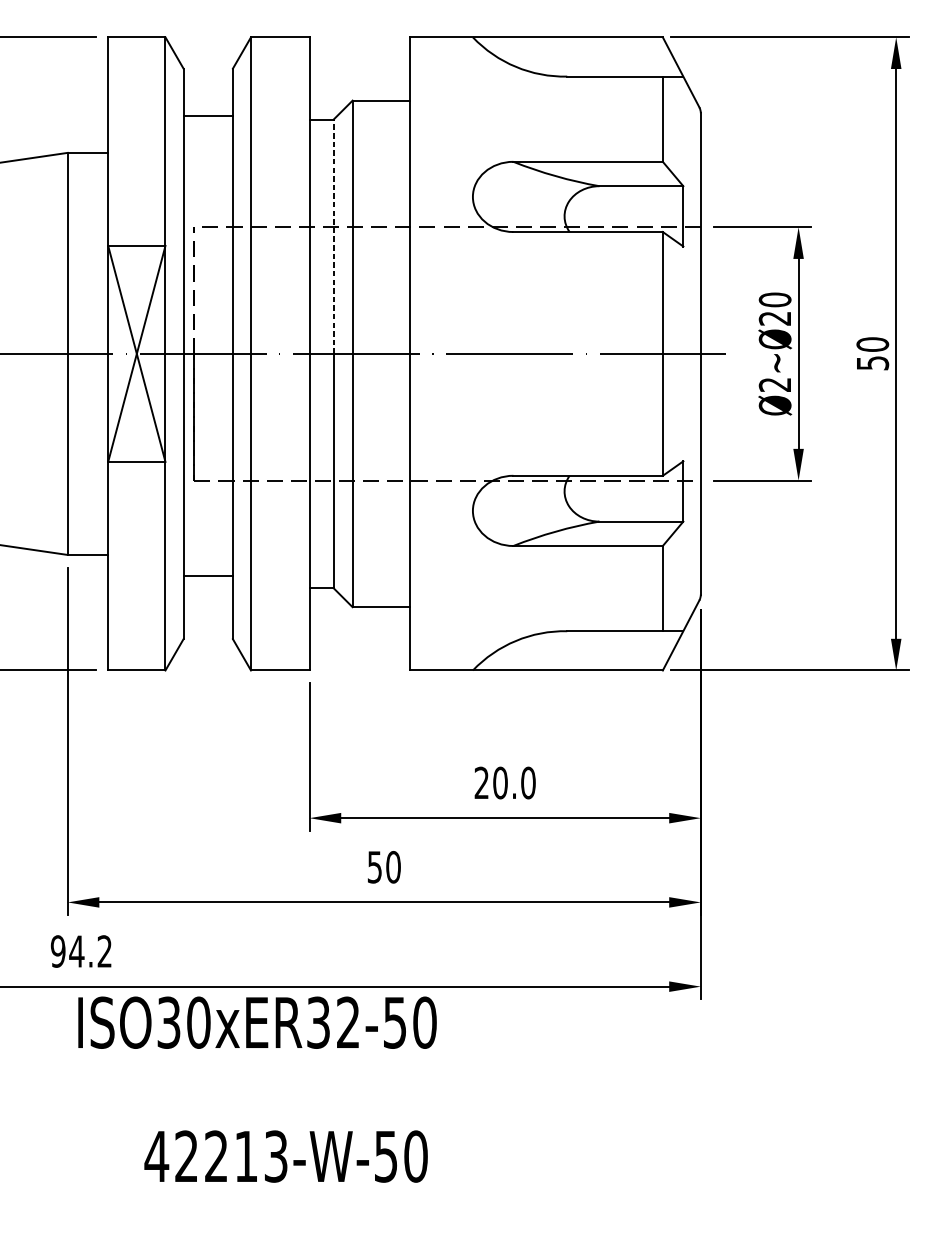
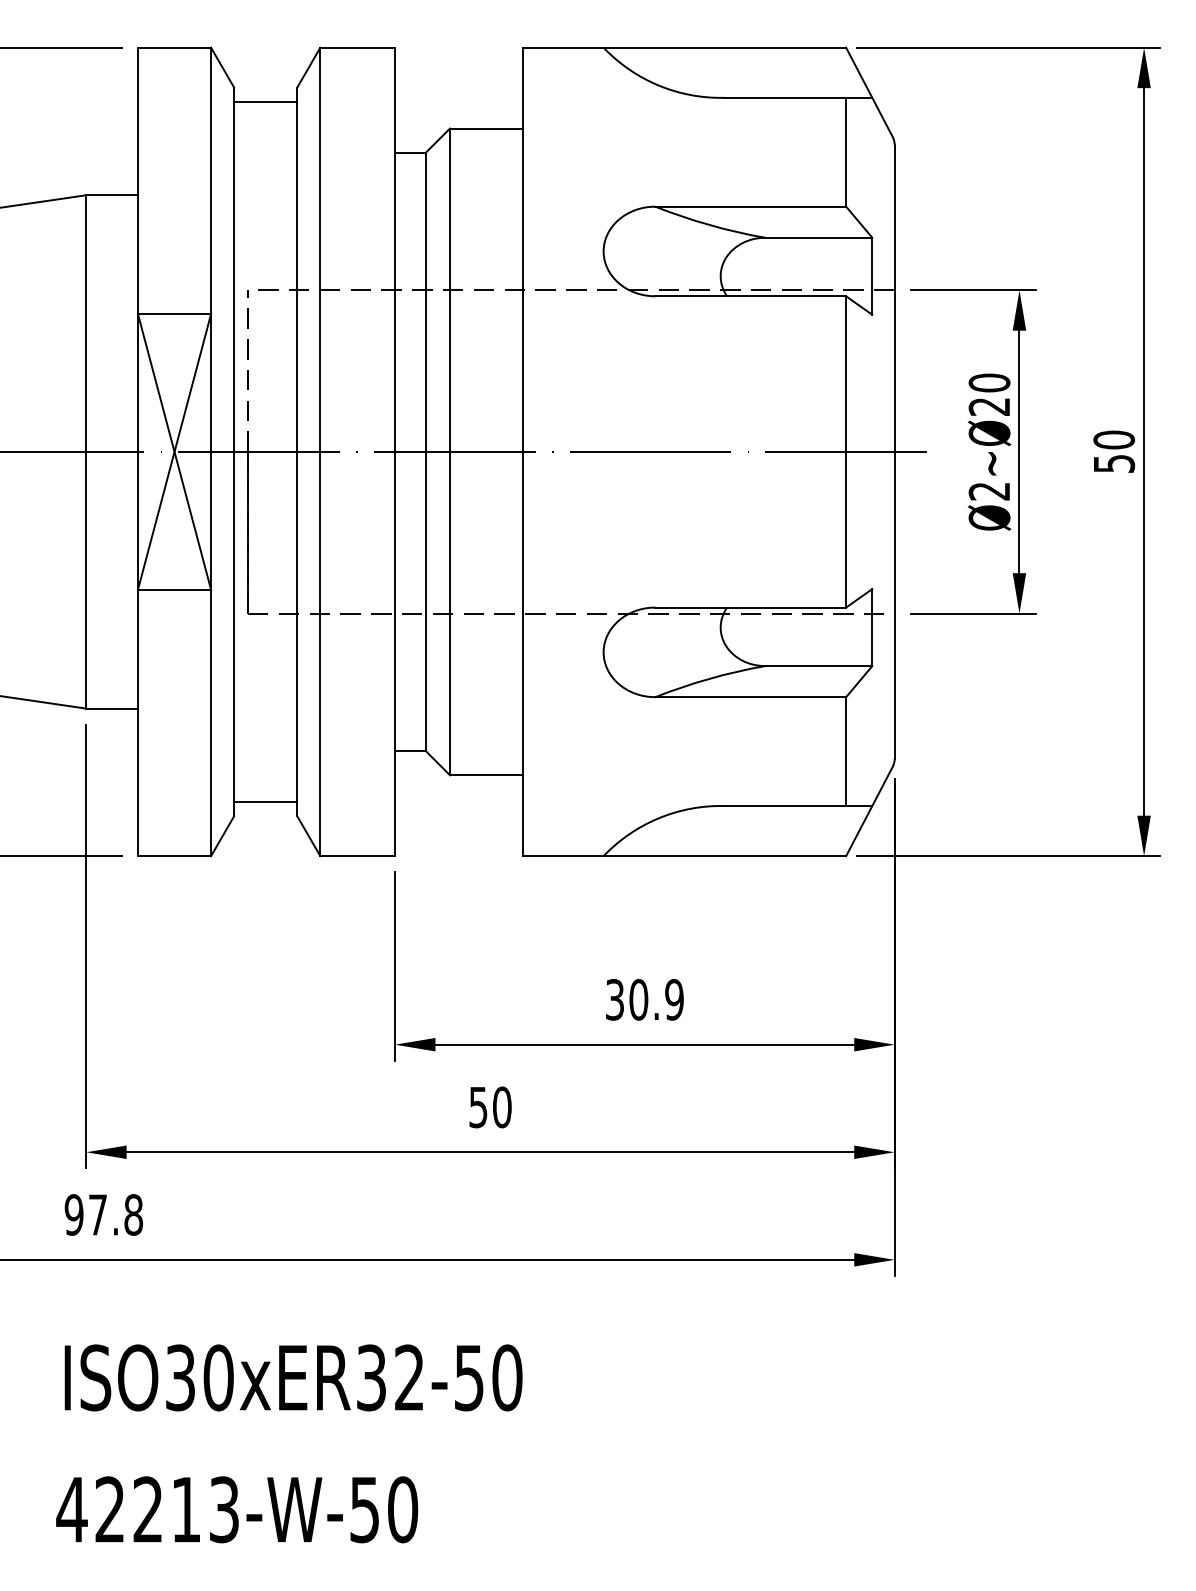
line: (208, 115) -> (265, 101), moved
line: (333, 236) -> (425, 302), dashed -> solid
line: (208, 575) -> (265, 801), moved
text: (504, 782) -> (644, 999), 20.0 -> 30.9
text: (90, 951) -> (115, 1214), 94.2 -> 97.8
text: (257, 1022) -> (293, 1377), moved
text: (286, 1156) -> (237, 1509), moved

